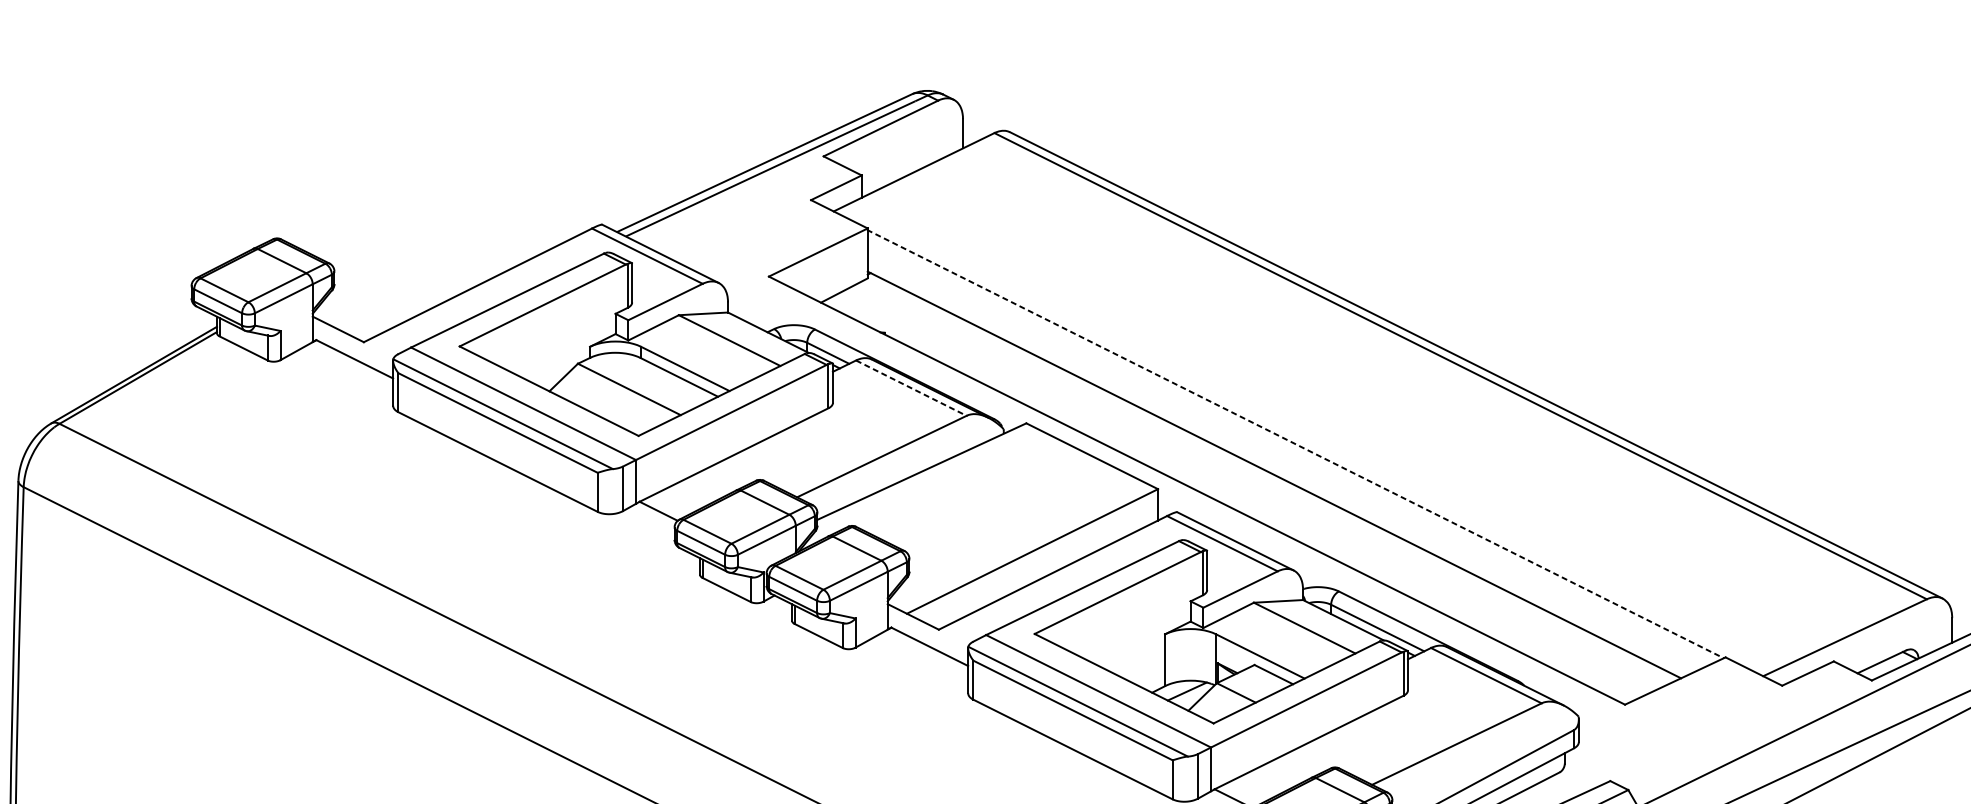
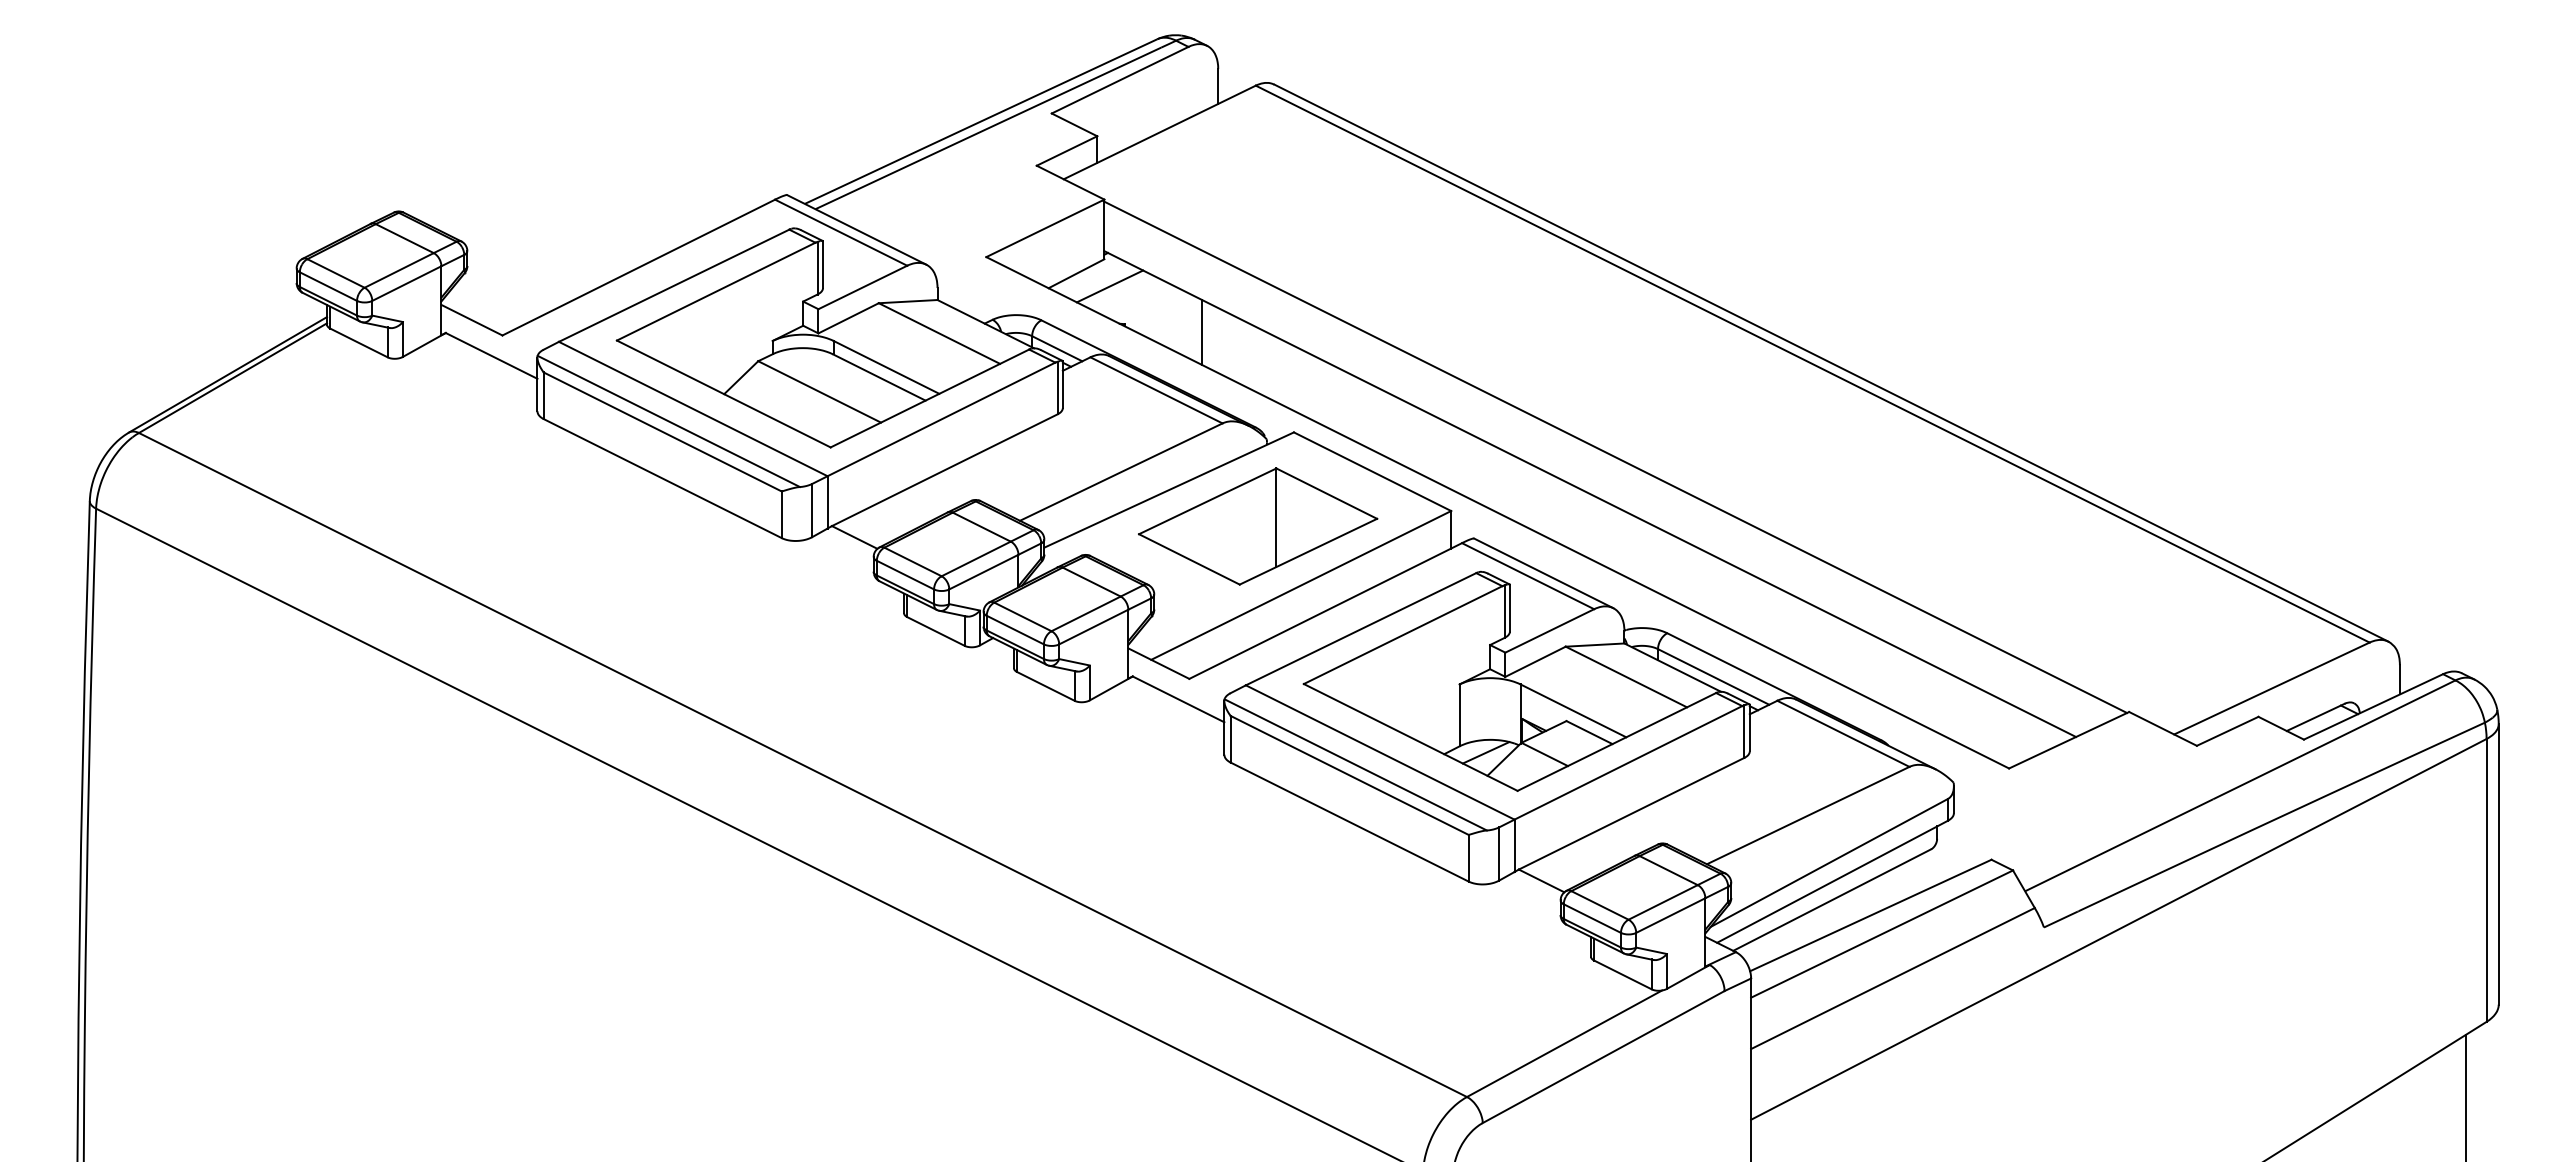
line: (871, 301) -> (1109, 286), added
line: (949, 338) -> (1201, 331), added
line: (911, 388) -> (1156, 390), dashed -> solid
line: (1295, 444) -> (1615, 457), dashed -> solid
part: (996, 502) -> (1258, 526), added

